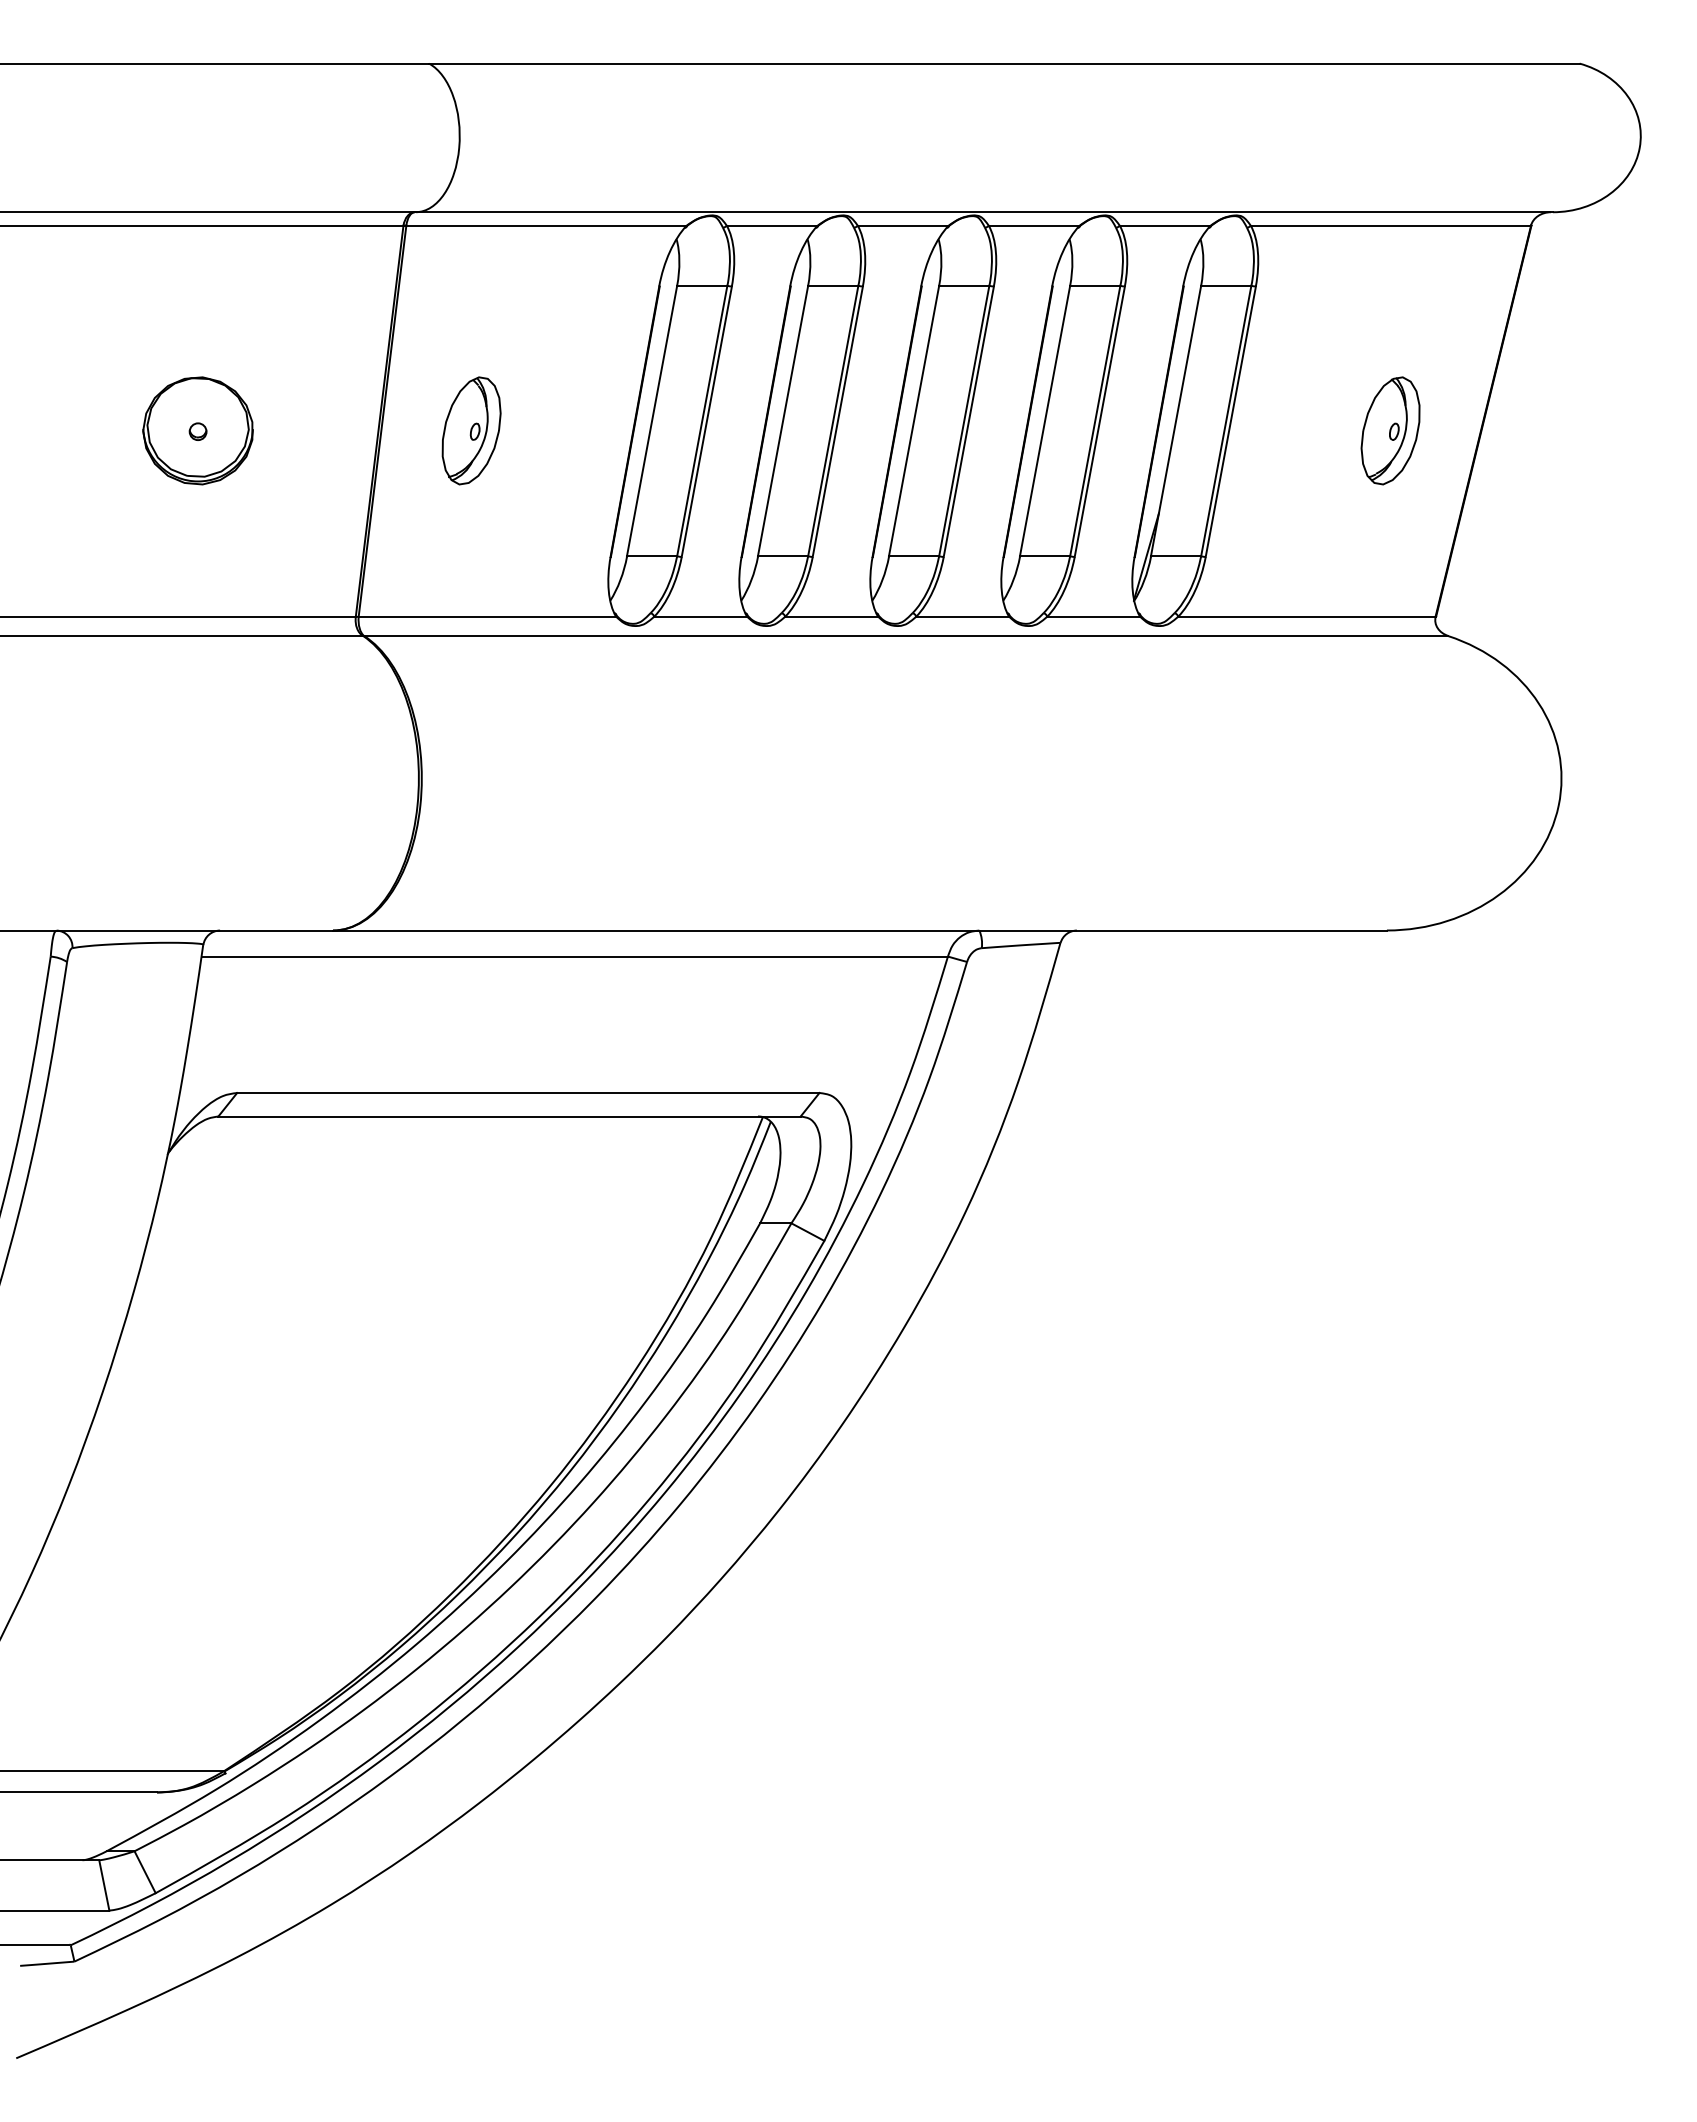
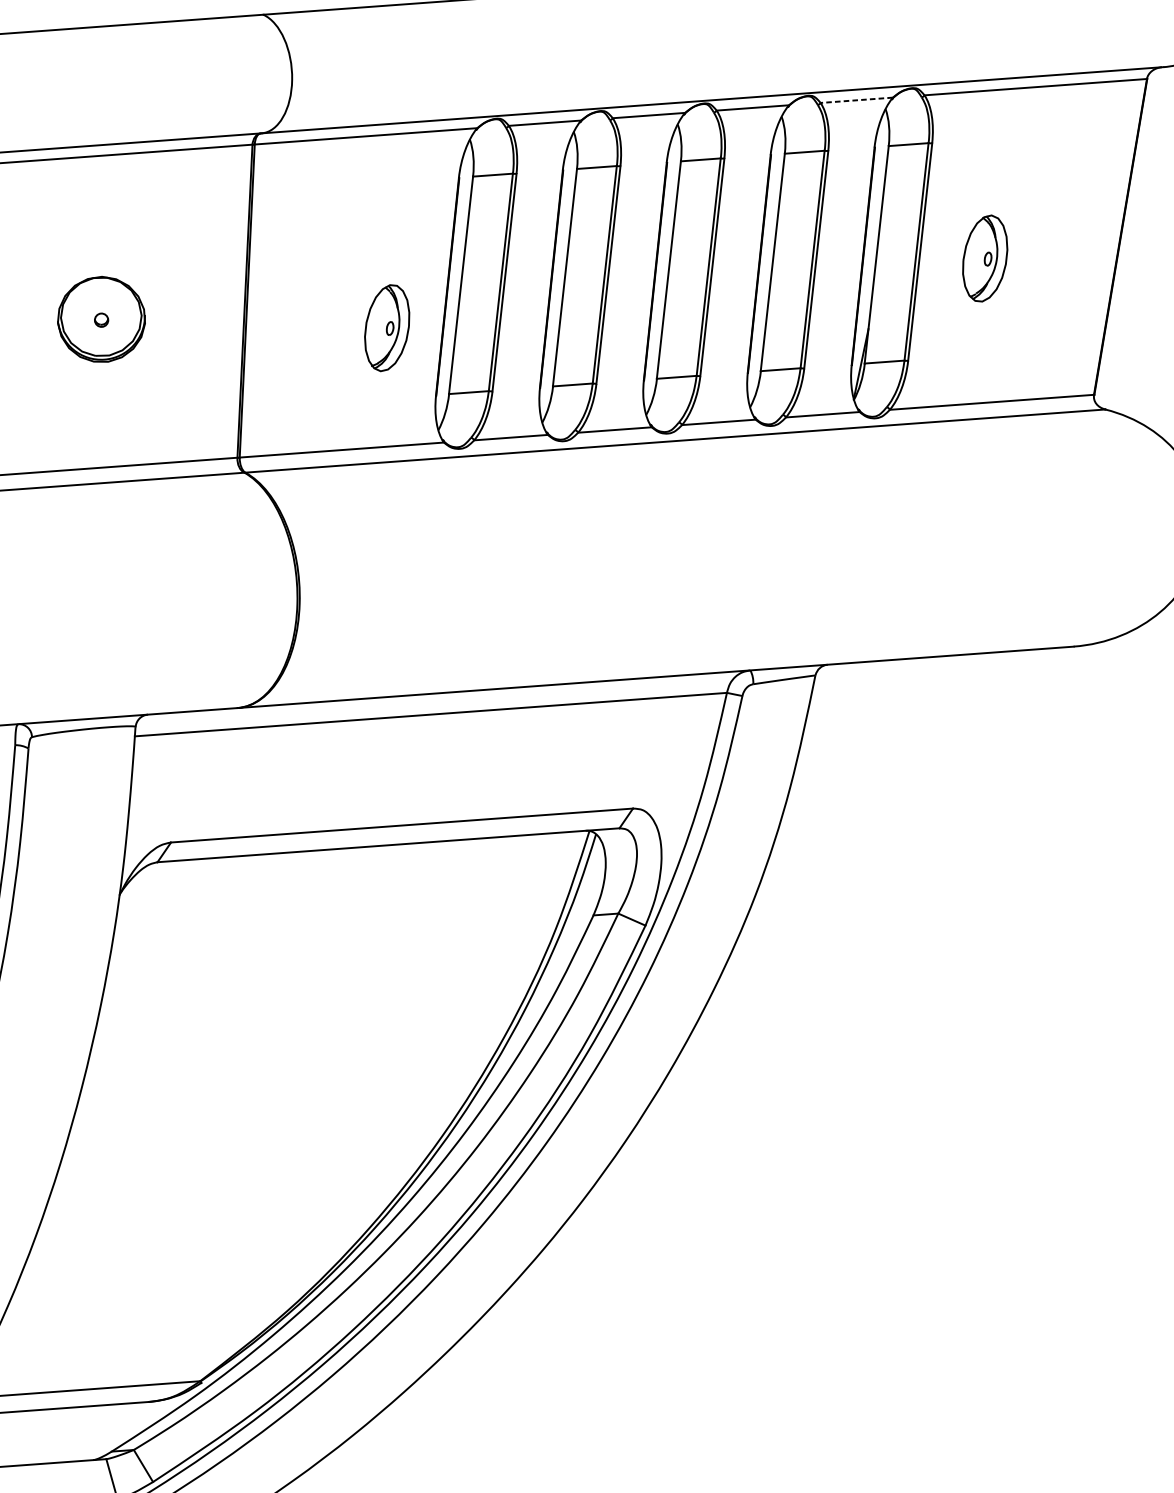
line: (1165, 225) -> (856, 100), solid -> dashed
part: (471, 430) -> (387, 327), moved
part: (1390, 430) -> (985, 258), moved

